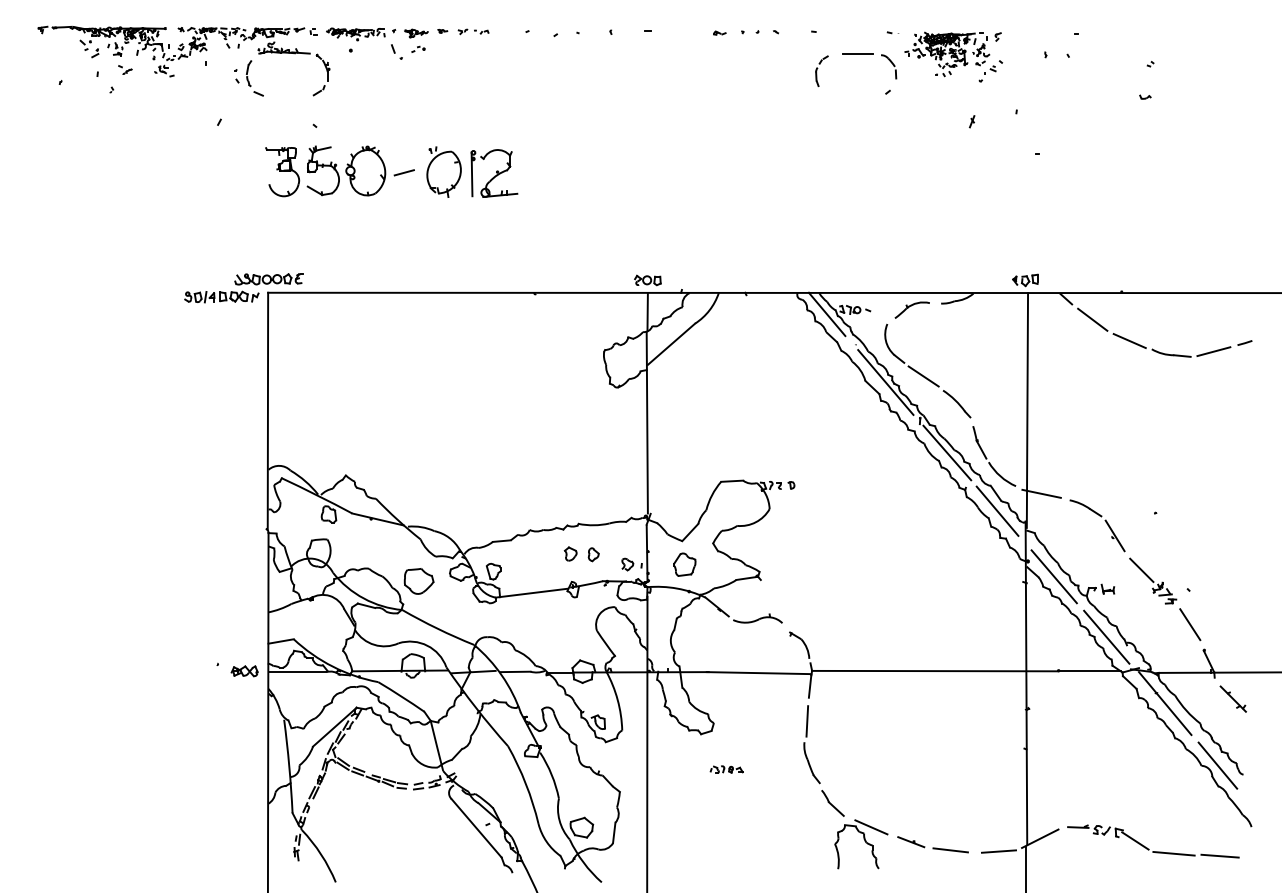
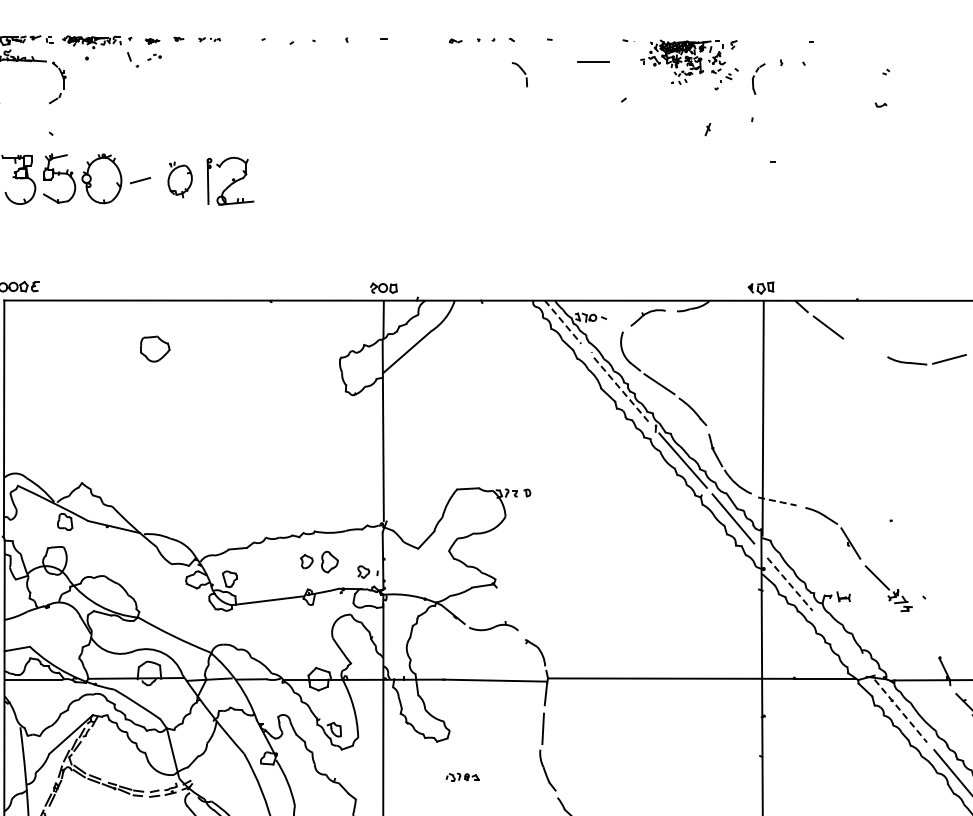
part: (473, 31) -> (209, 39), size x0.7
part: (416, 33) -> (152, 41), size x0.6
part: (889, 66) -> (520, 74), moved
part: (821, 71) -> (758, 79), moved
part: (443, 171) -> (179, 179), size x0.7
line: (827, 314) -> (563, 322), solid -> dashed
line: (1129, 341) -> (865, 349), removed
line: (885, 382) -> (621, 390), solid -> dashed
line: (1041, 493) -> (777, 501), solid -> dashed
part: (593, 554) -> (329, 562), size x1.6
part: (684, 564) -> (420, 572), removed
line: (1054, 576) -> (790, 584), solid -> dashed
part: (418, 581) -> (154, 349), moved
line: (1190, 624) -> (926, 632), removed
line: (1106, 636) -> (842, 644), removed
line: (1165, 703) -> (901, 710), solid -> dashed

